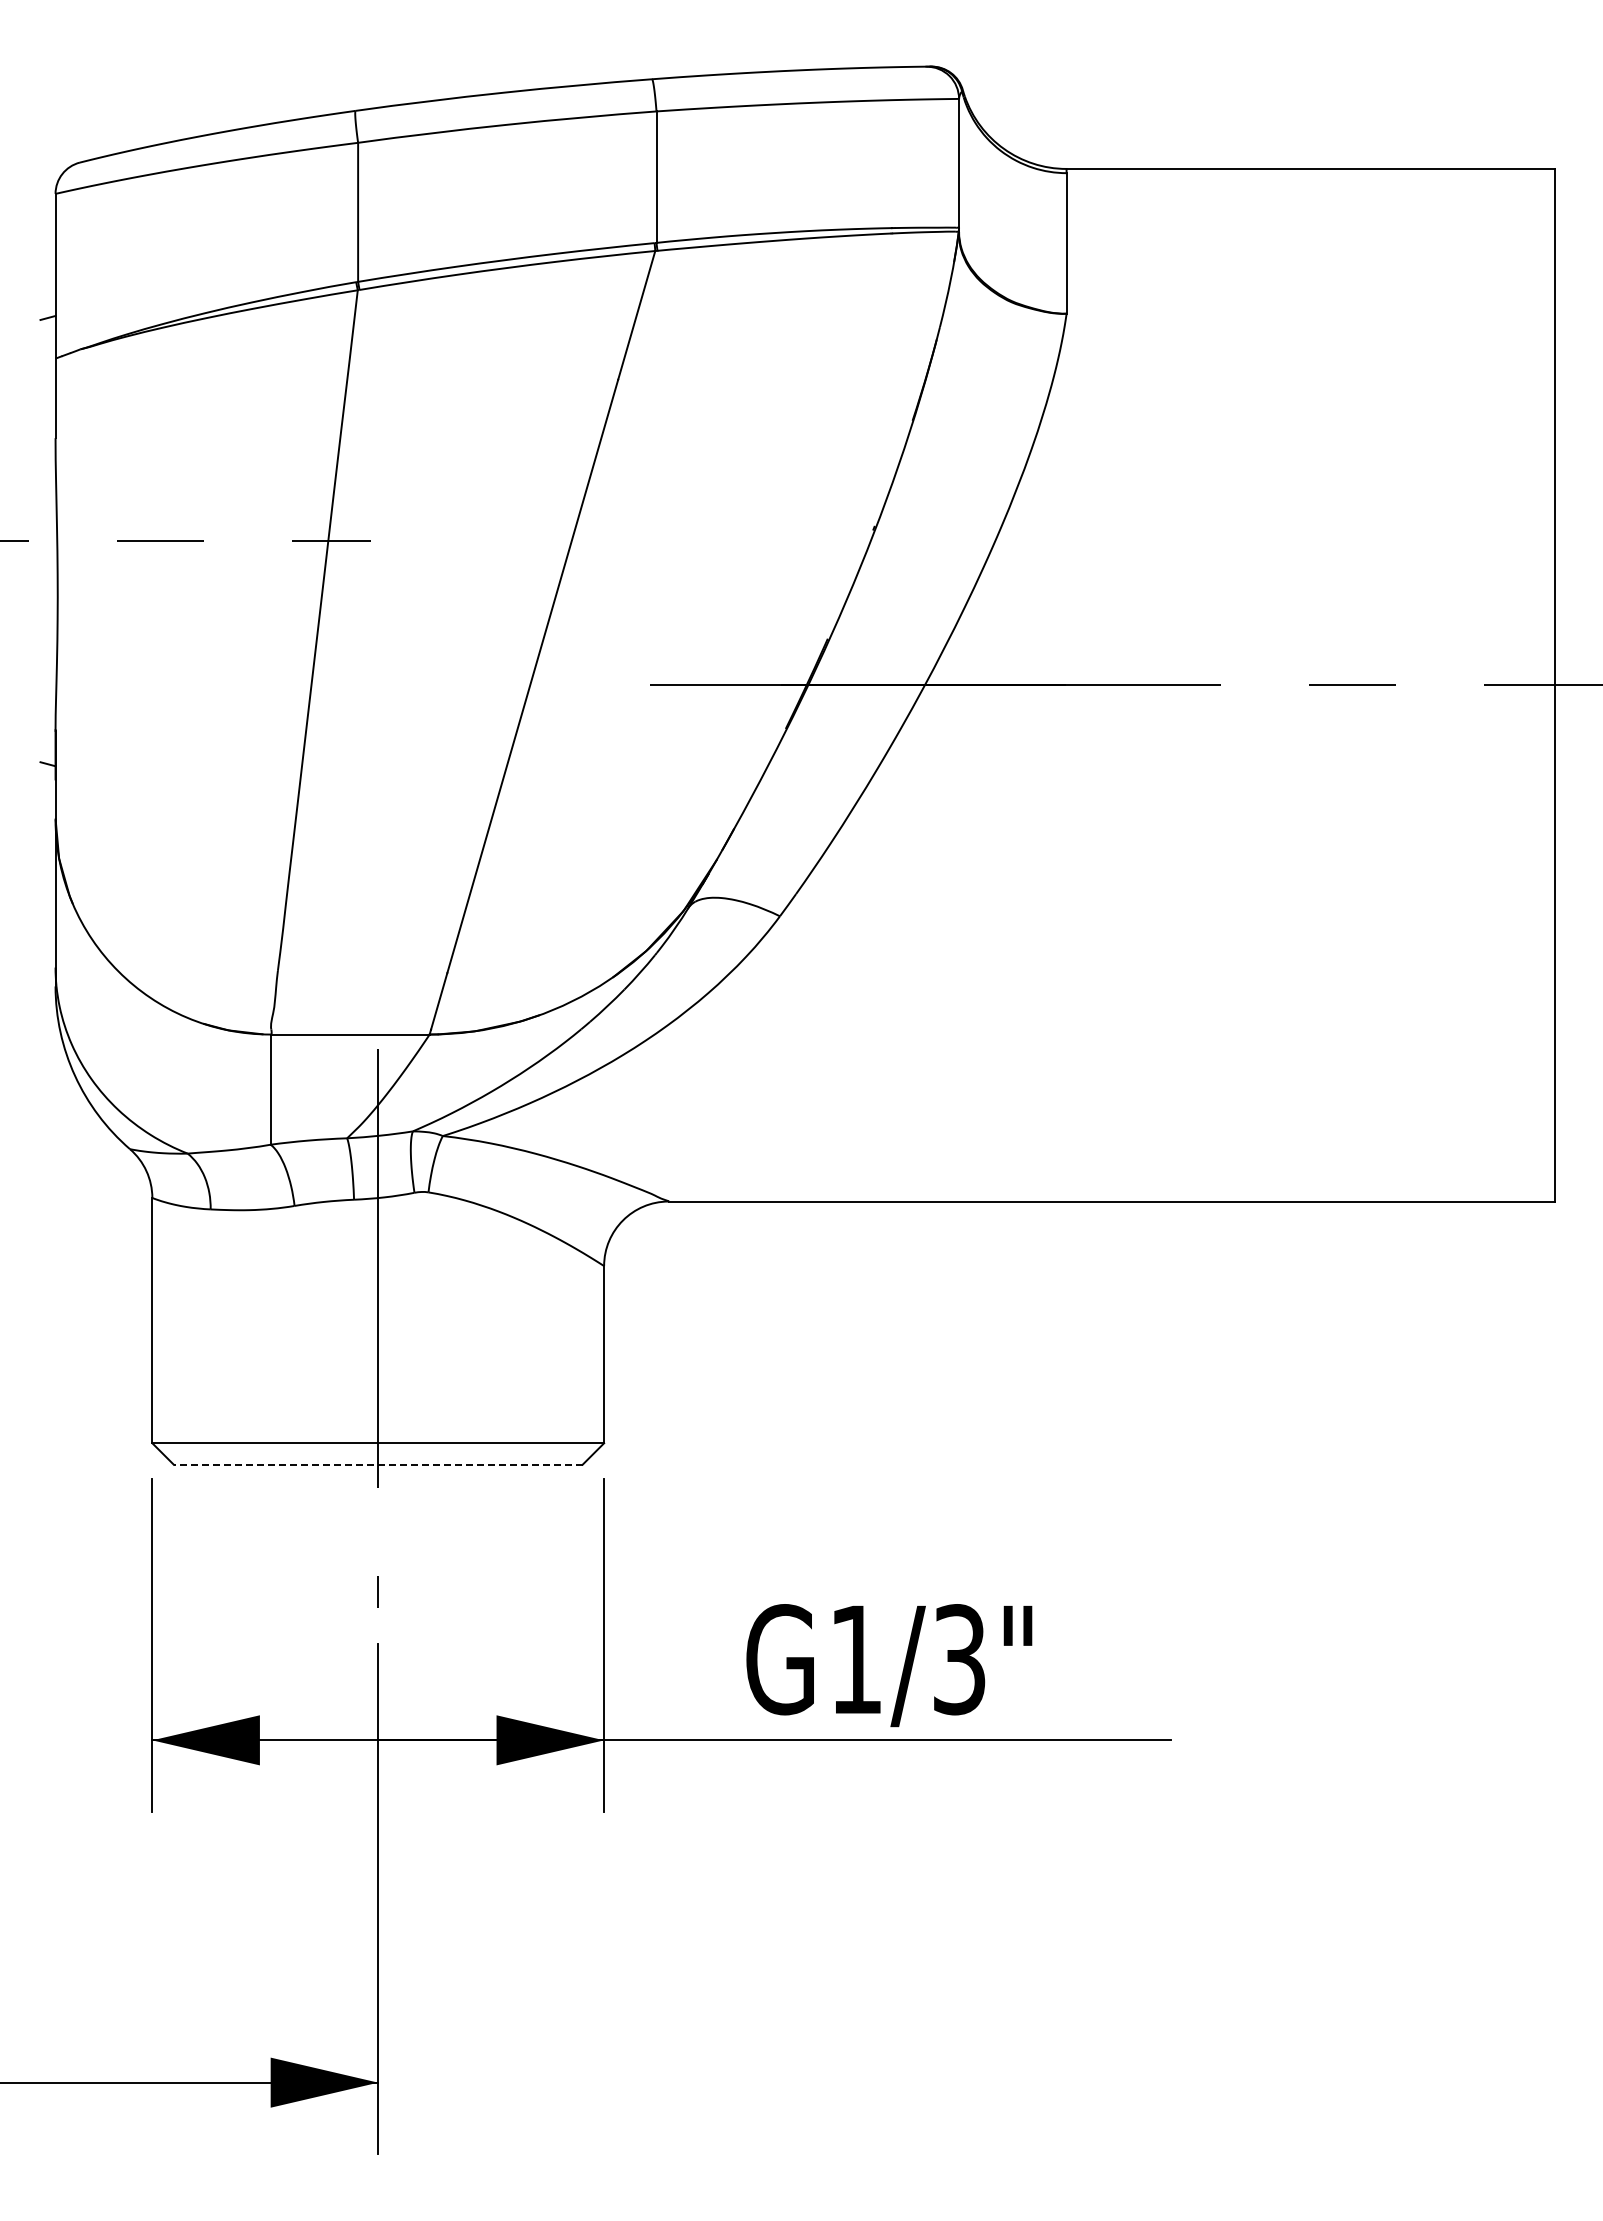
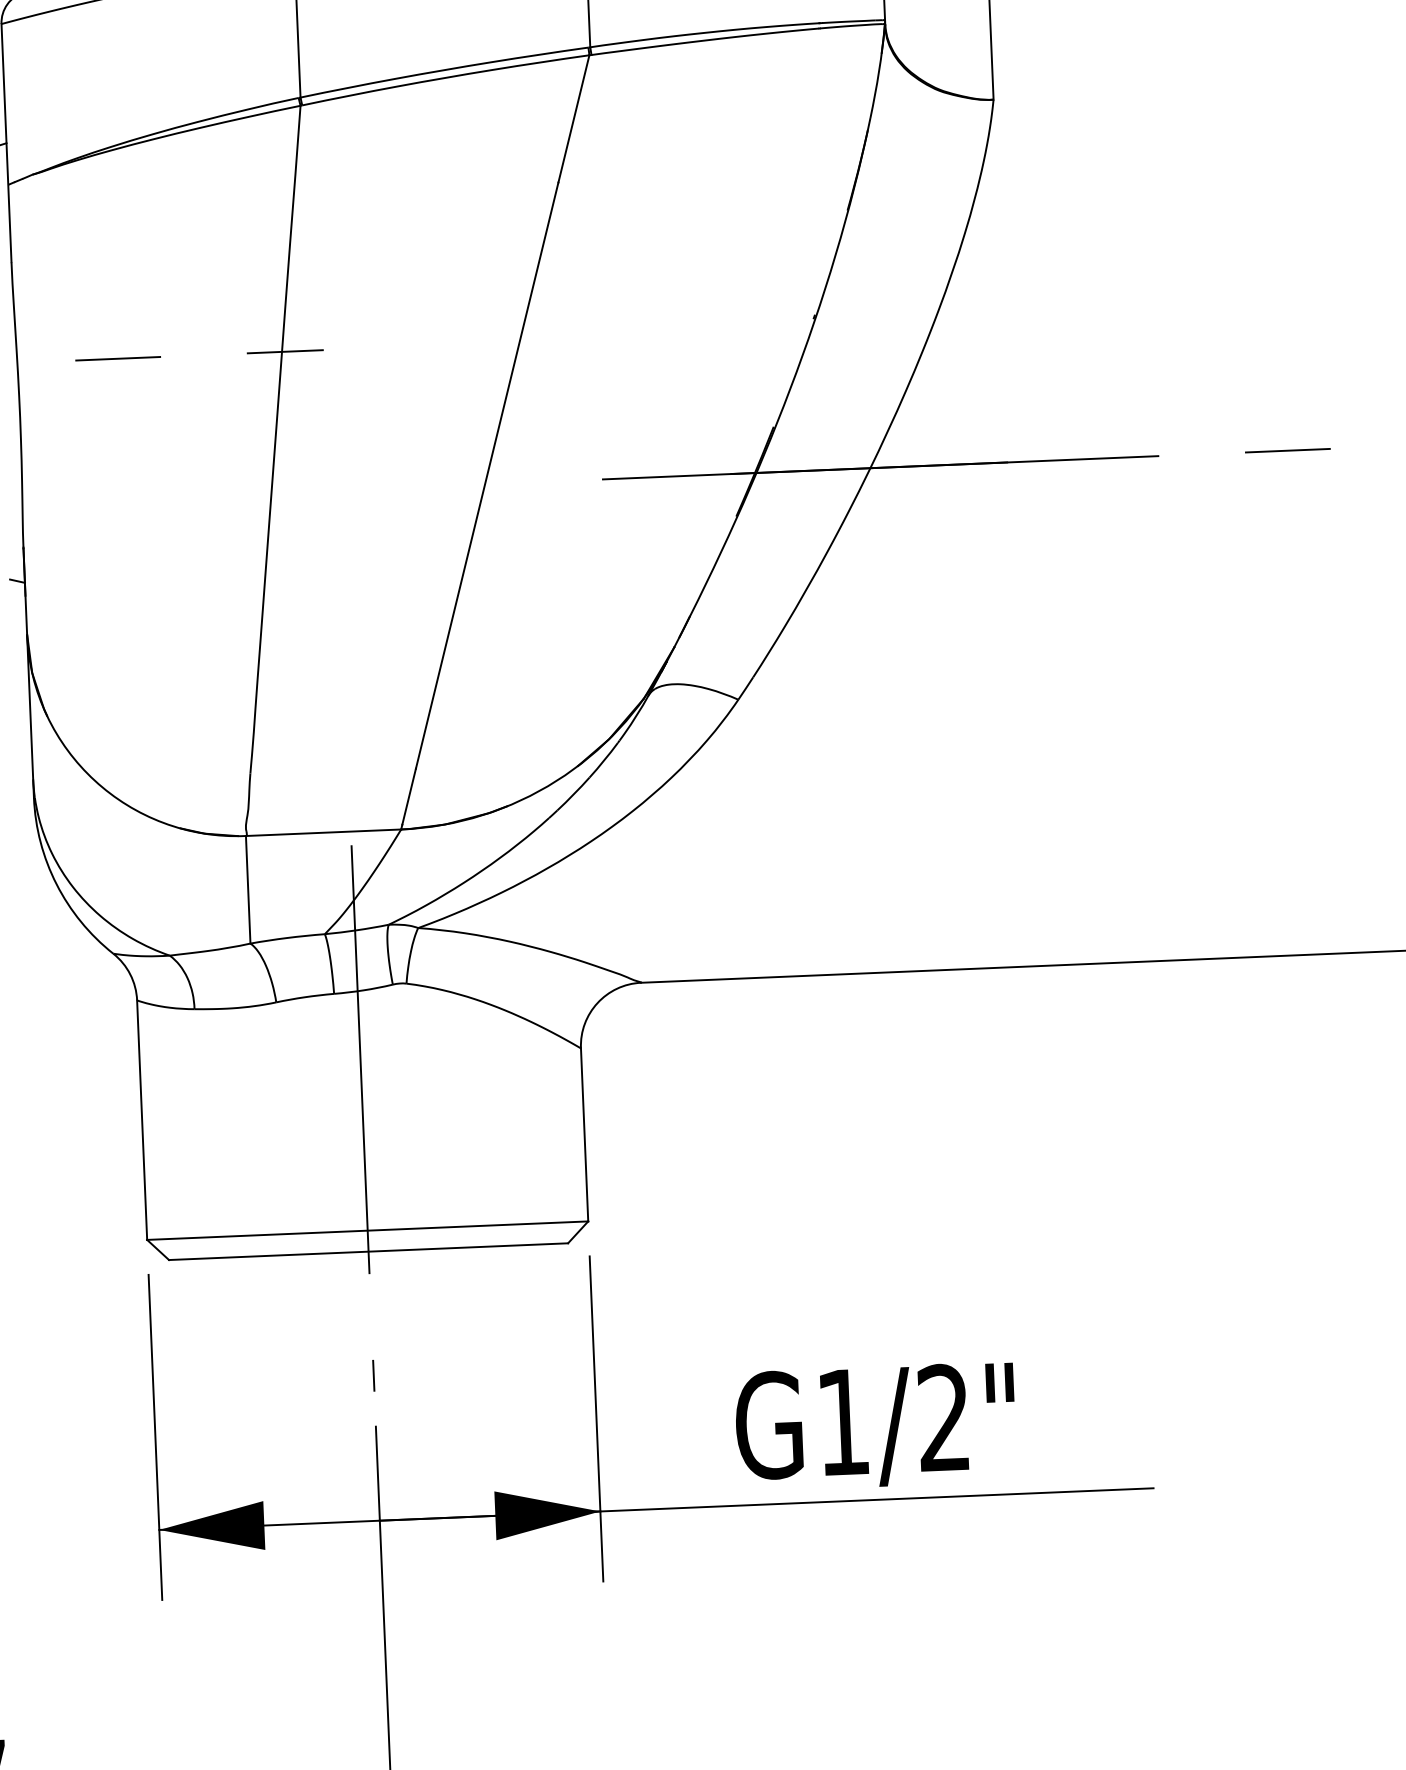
line: (377, 1464) -> (367, 1251), dashed -> solid
text: (959, 1659) -> (944, 1417), G1/3" -> G1/2"

